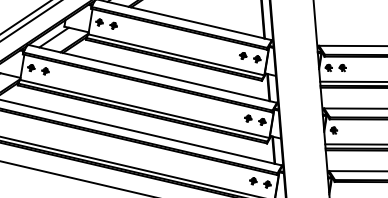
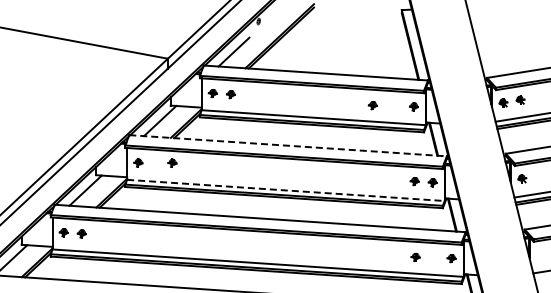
part: (242, 55) -> (372, 105), moved
part: (45, 70) -> (172, 162), moved
line: (152, 73) -> (288, 145), solid -> dashed
line: (145, 109) -> (286, 190), solid -> dashed
part: (253, 180) -> (415, 256), moved

